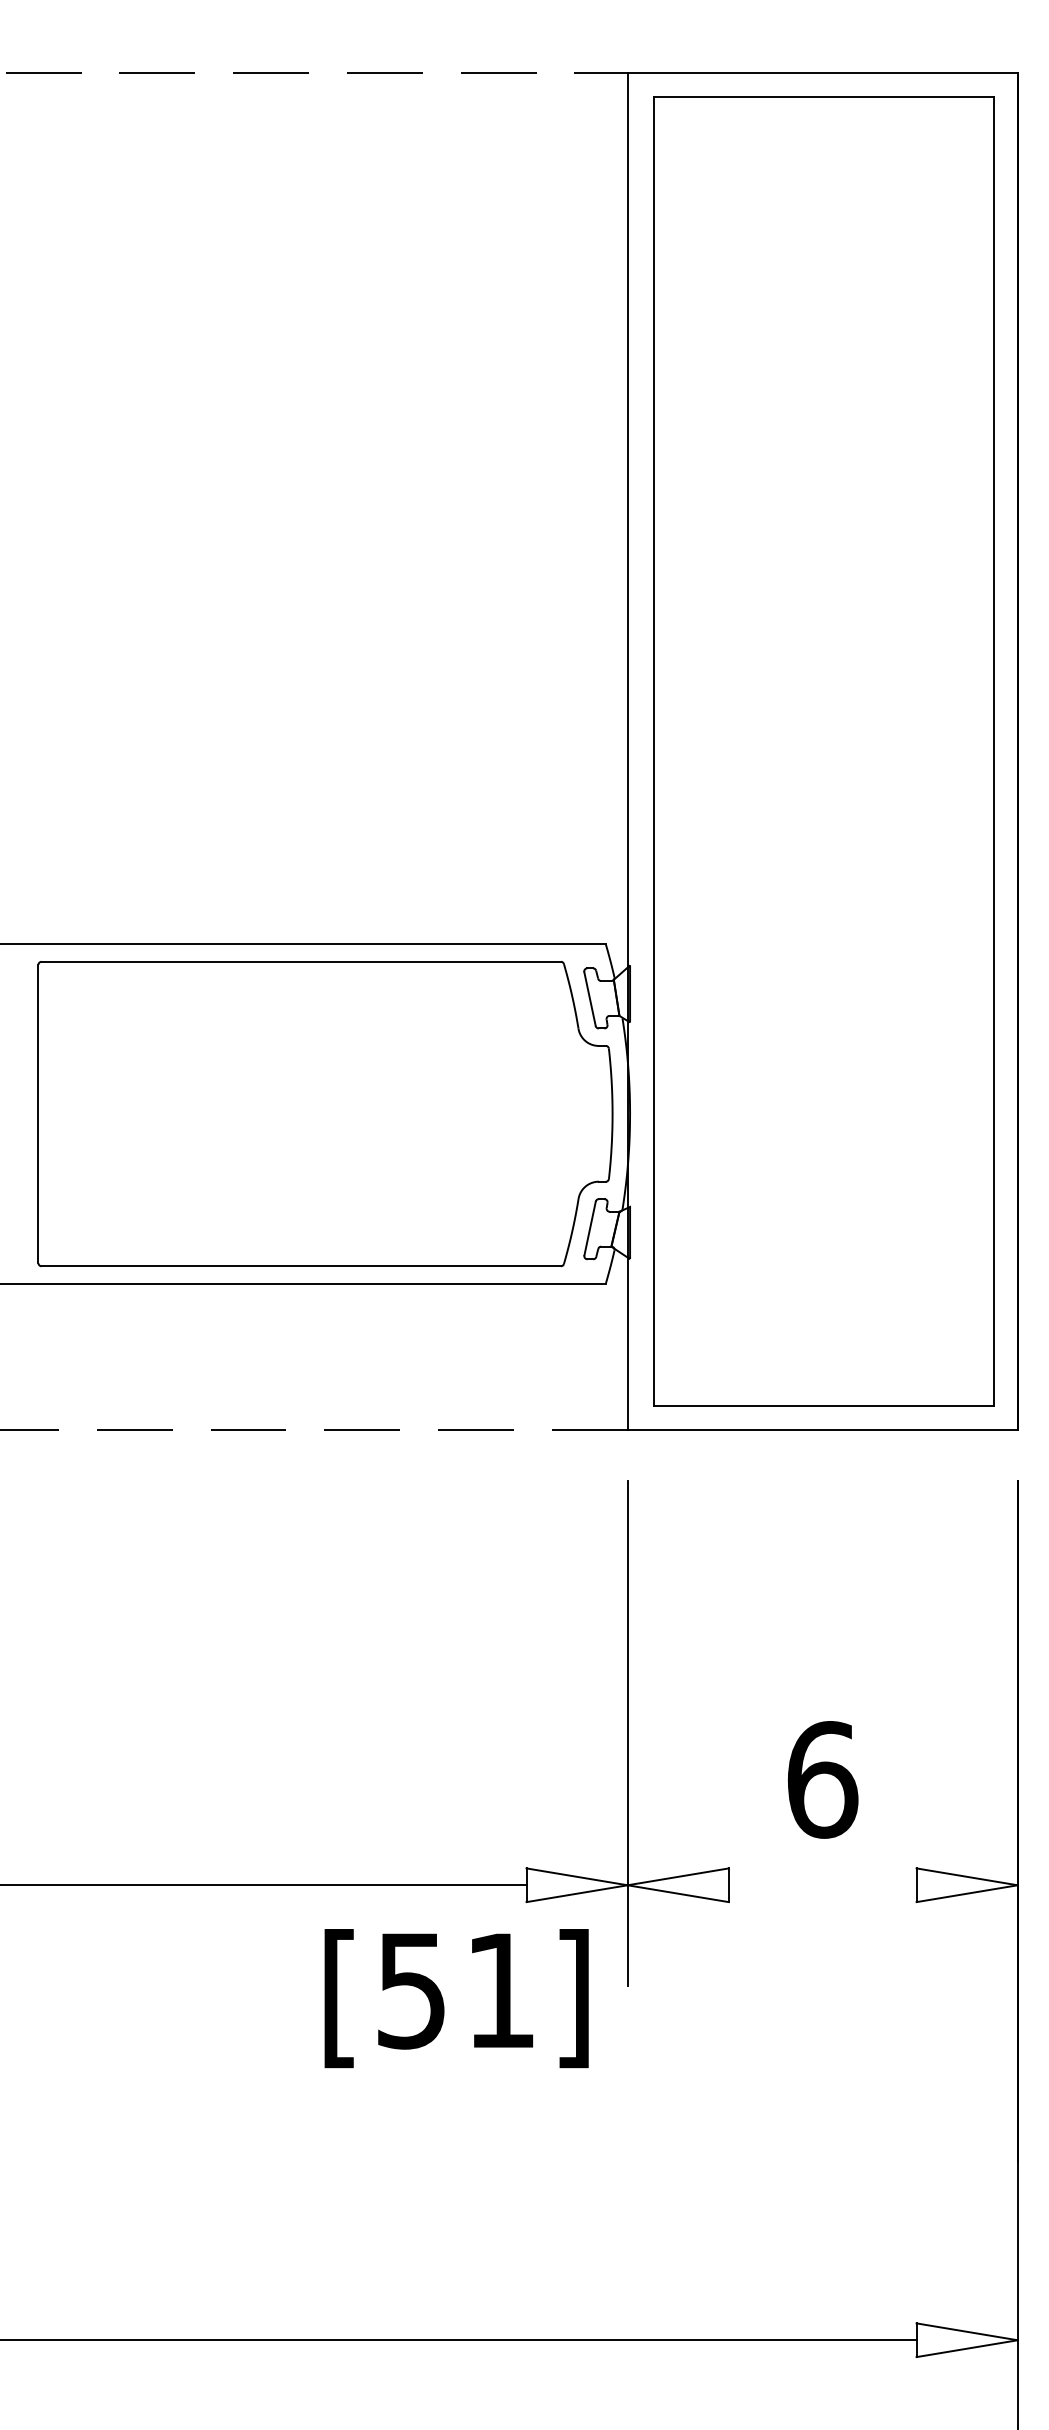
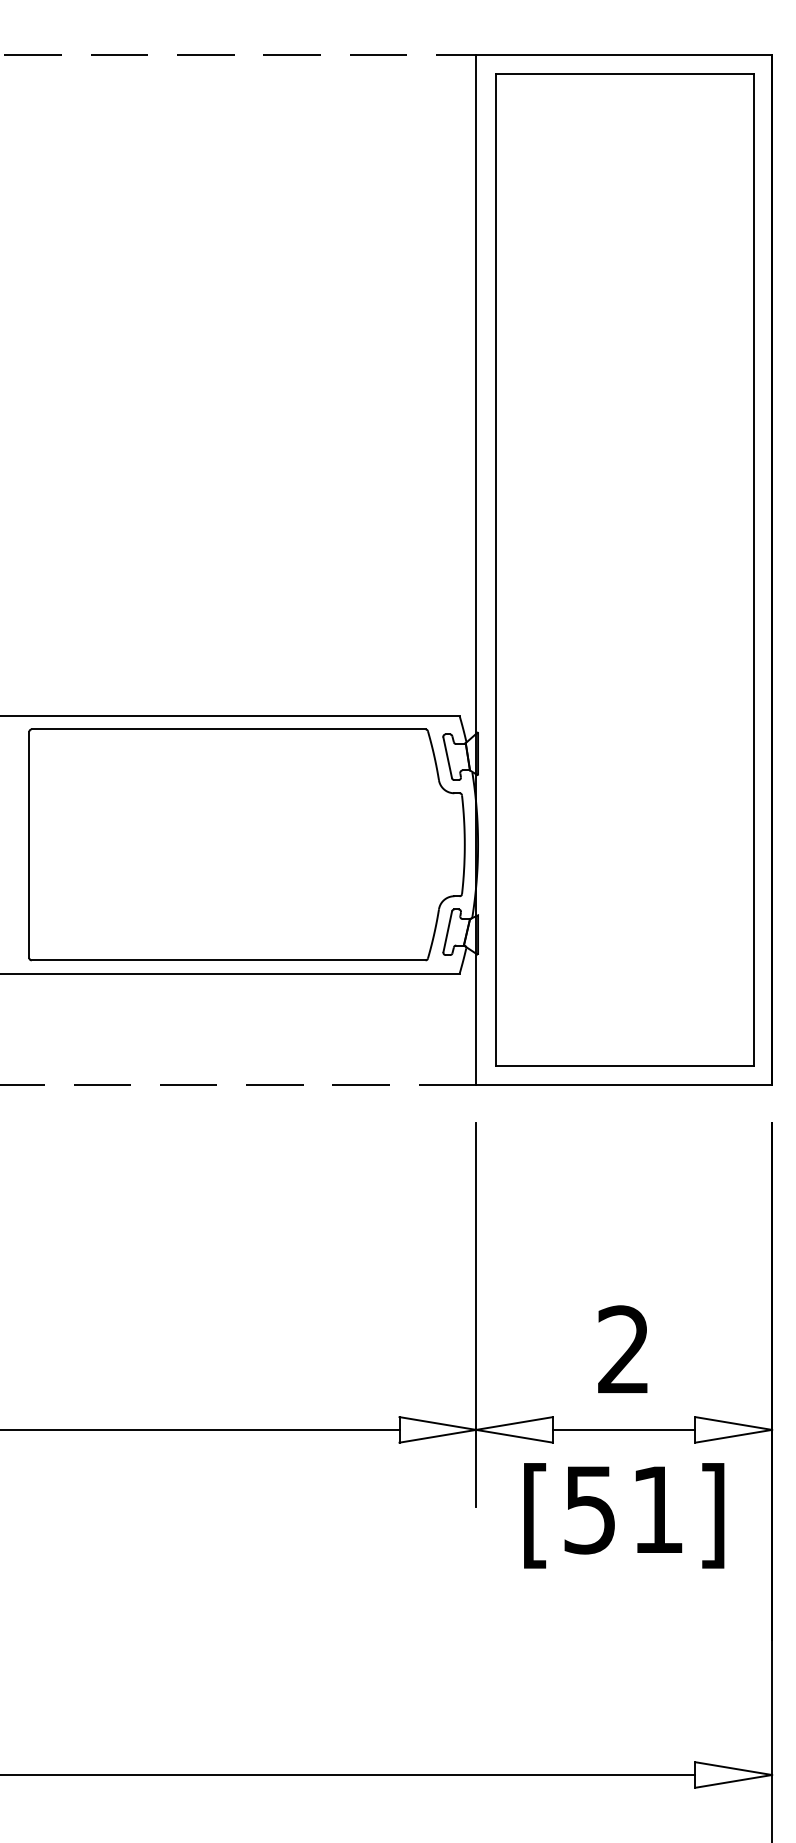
text: (822, 1779) -> (624, 1349), 6 -> 2
line: (822, 1885) -> (624, 1430), added
text: (456, 1998) -> (624, 1515), moved

